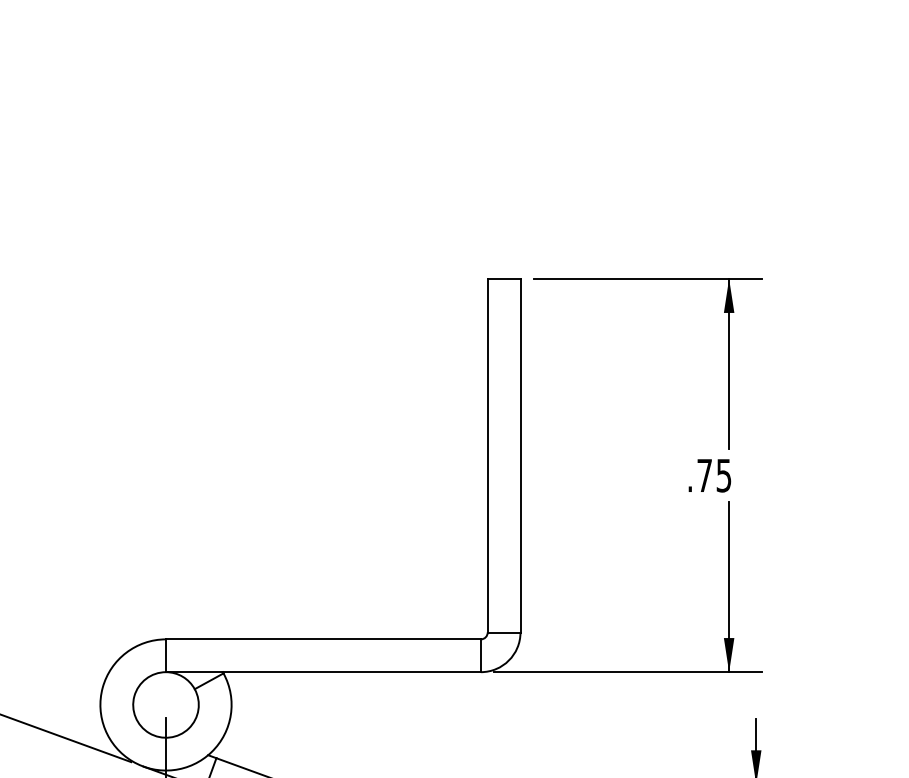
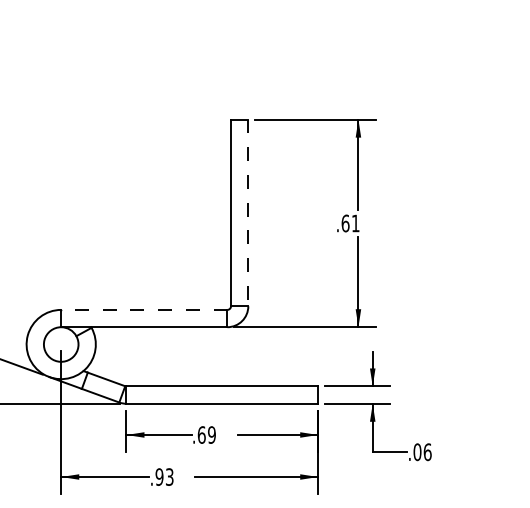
line: (520, 456) -> (248, 213), solid -> dashed
text: (714, 475) -> (350, 223), .75 -> .61
line: (321, 638) -> (143, 309), solid -> dashed

